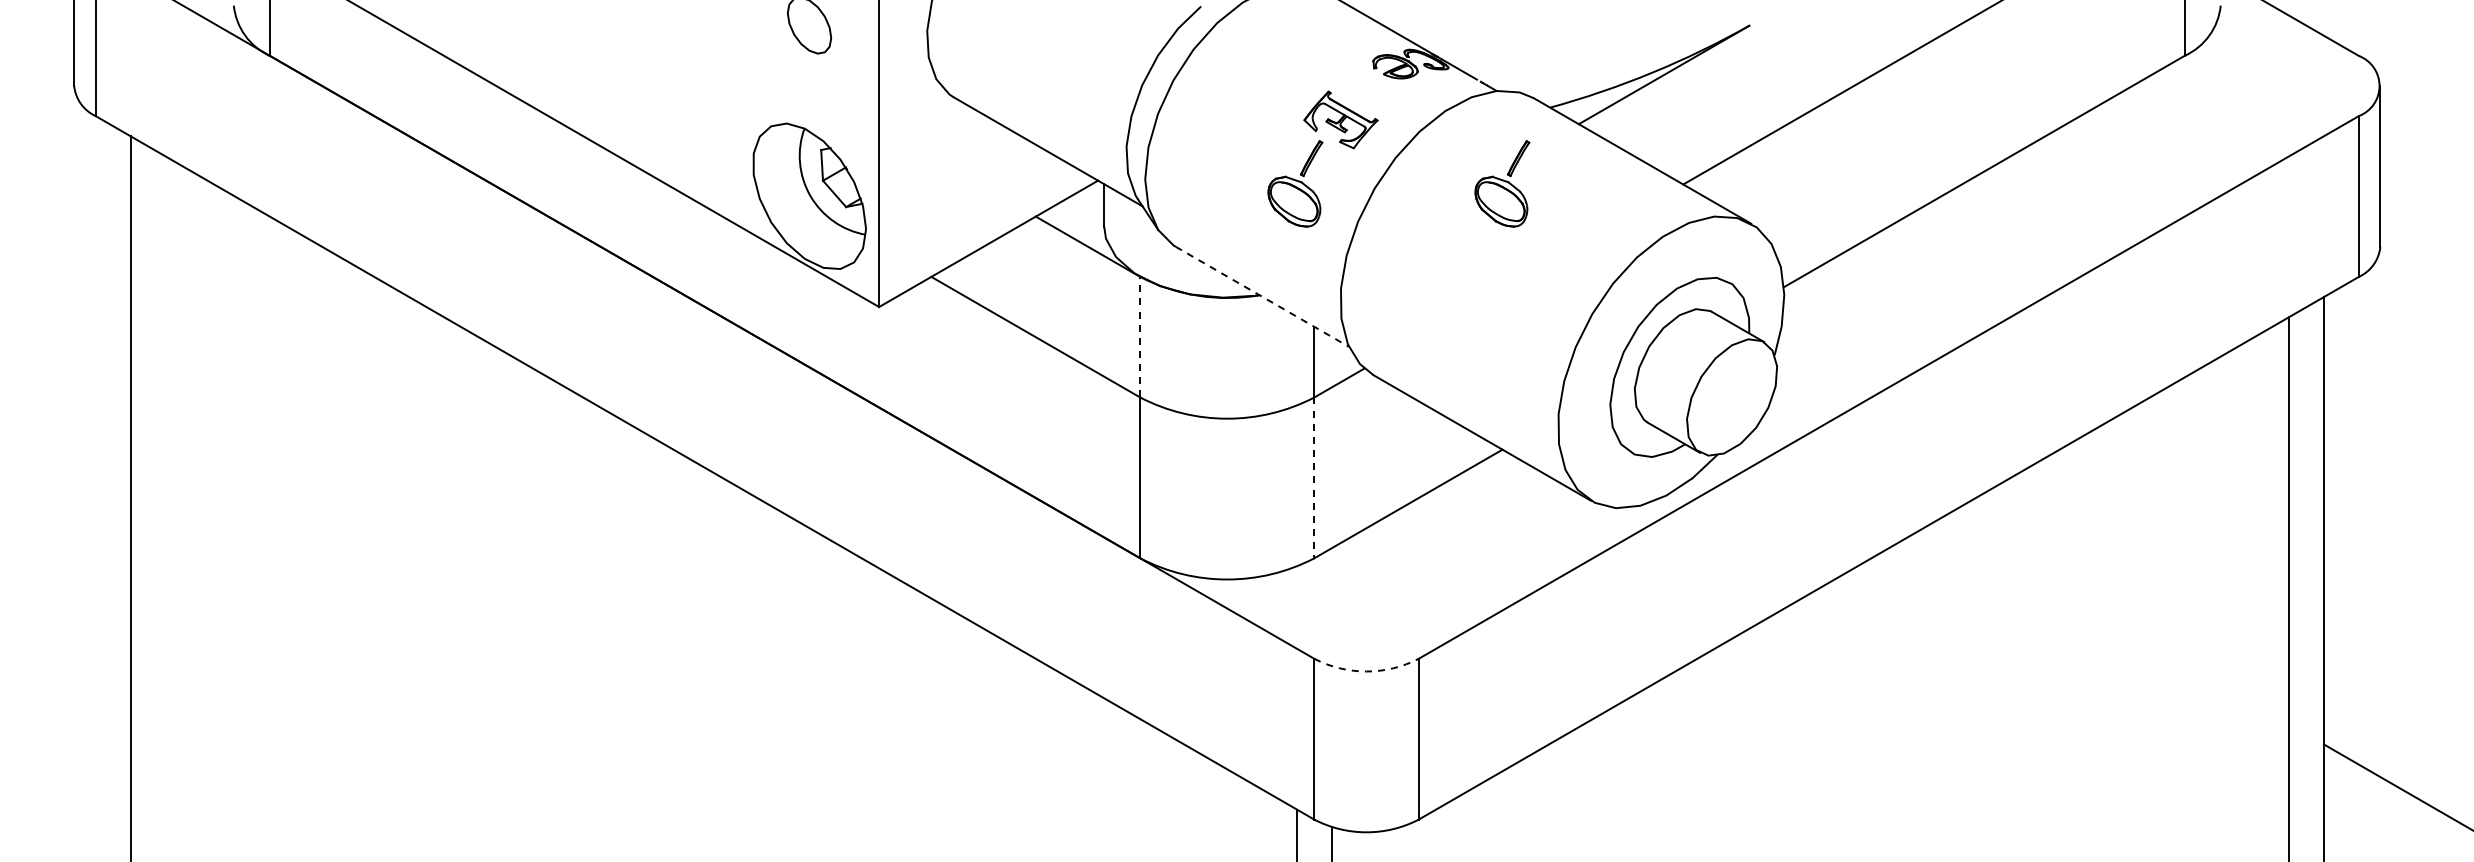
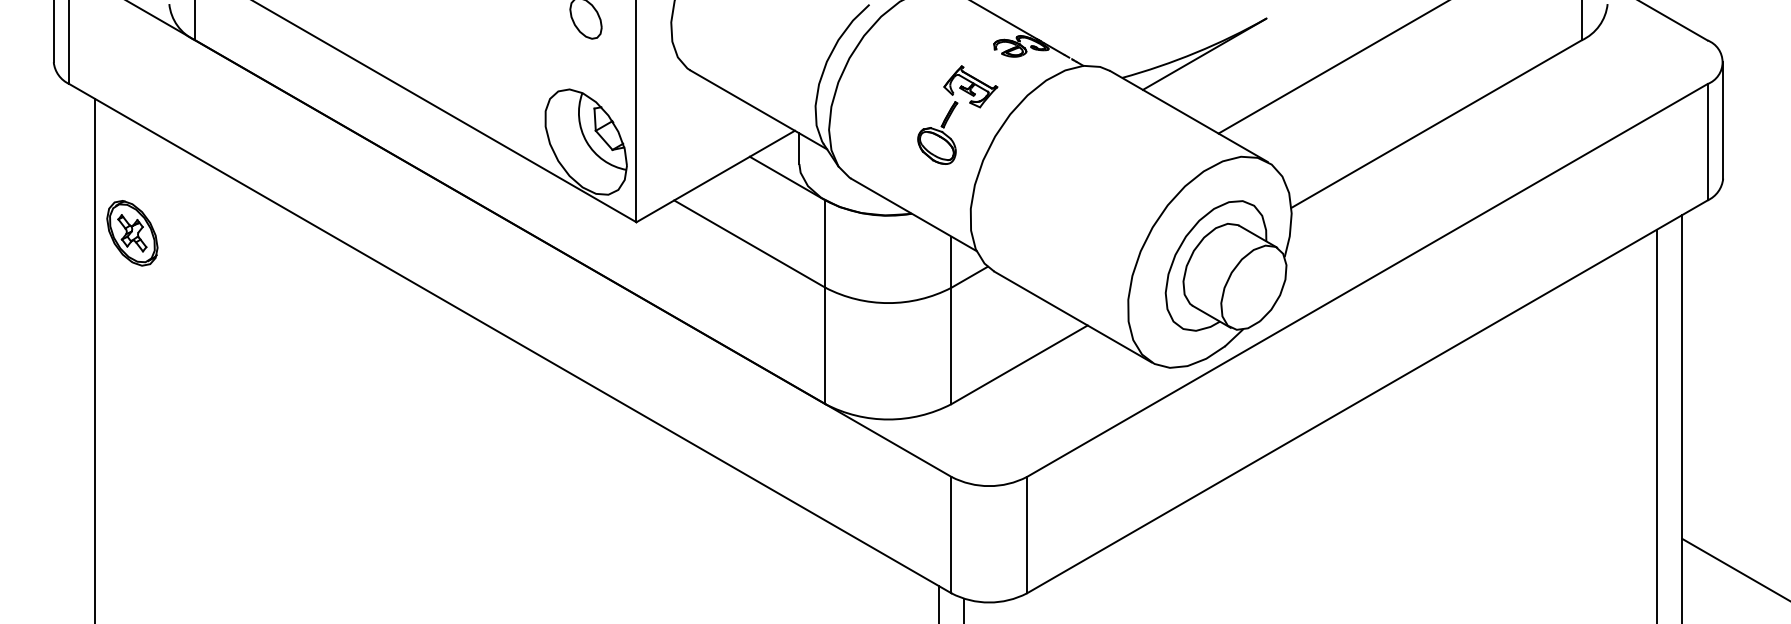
part: (1502, 183) -> (1087, 132), removed
line: (1262, 296) -> (913, 214), dashed -> solid
part: (182, 321) -> (132, 232), added
line: (1140, 336) -> (825, 243), dashed -> solid
line: (1314, 478) -> (951, 346), dashed -> solid
arc: (1366, 671) -> (989, 486), dashed -> solid

